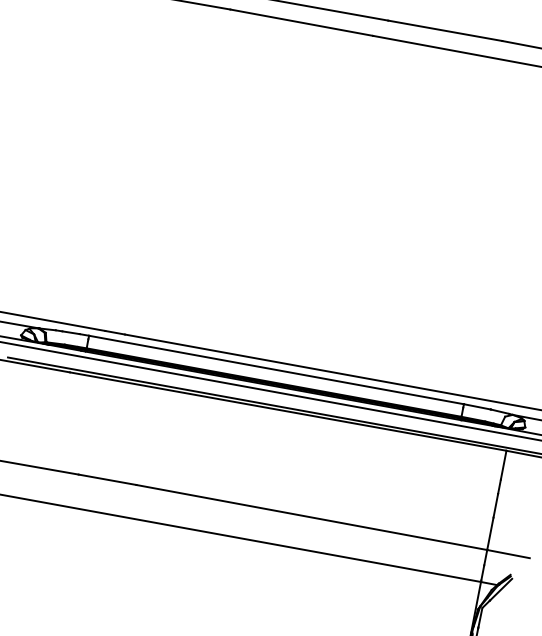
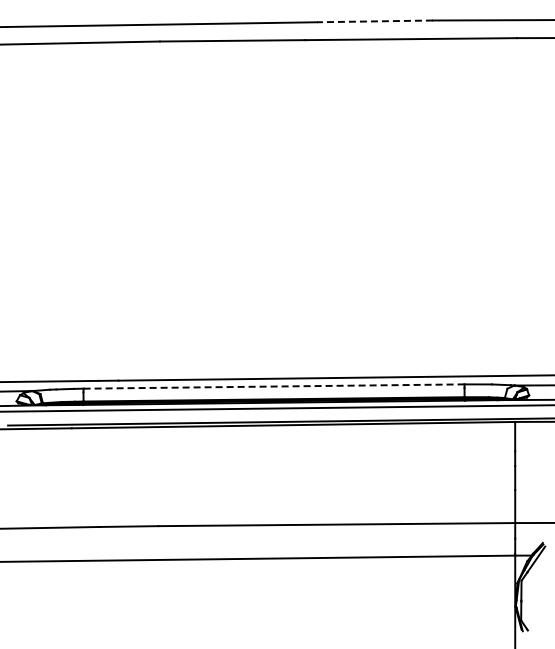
line: (444, 30) -> (374, 21), solid -> dashed
line: (276, 370) -> (274, 386), solid -> dashed

